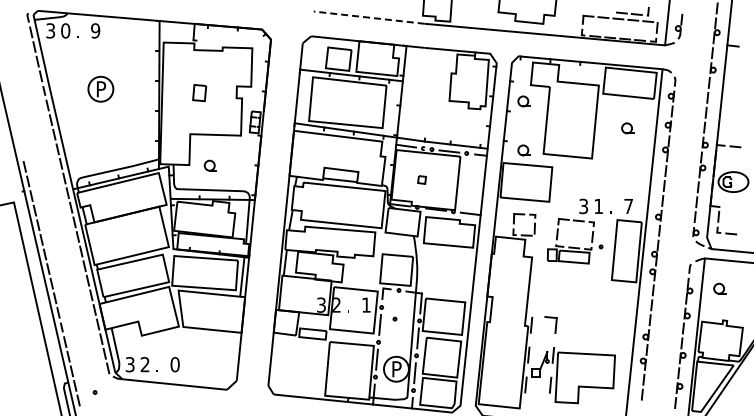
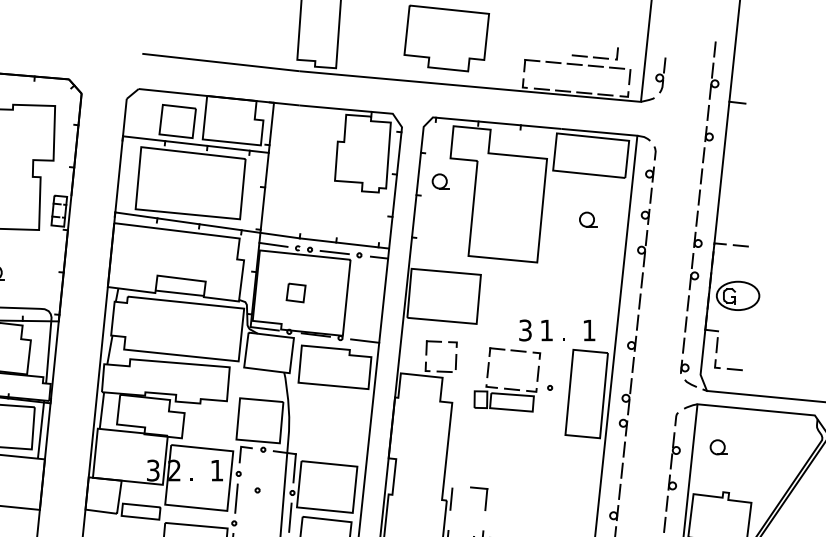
line: (369, 17) -> (221, 62), dashed -> solid
part: (523, 150) -> (440, 251), removed
part: (421, 179) -> (295, 292), size x1.67
text: (628, 206) -> (589, 330), 7 -> 1

